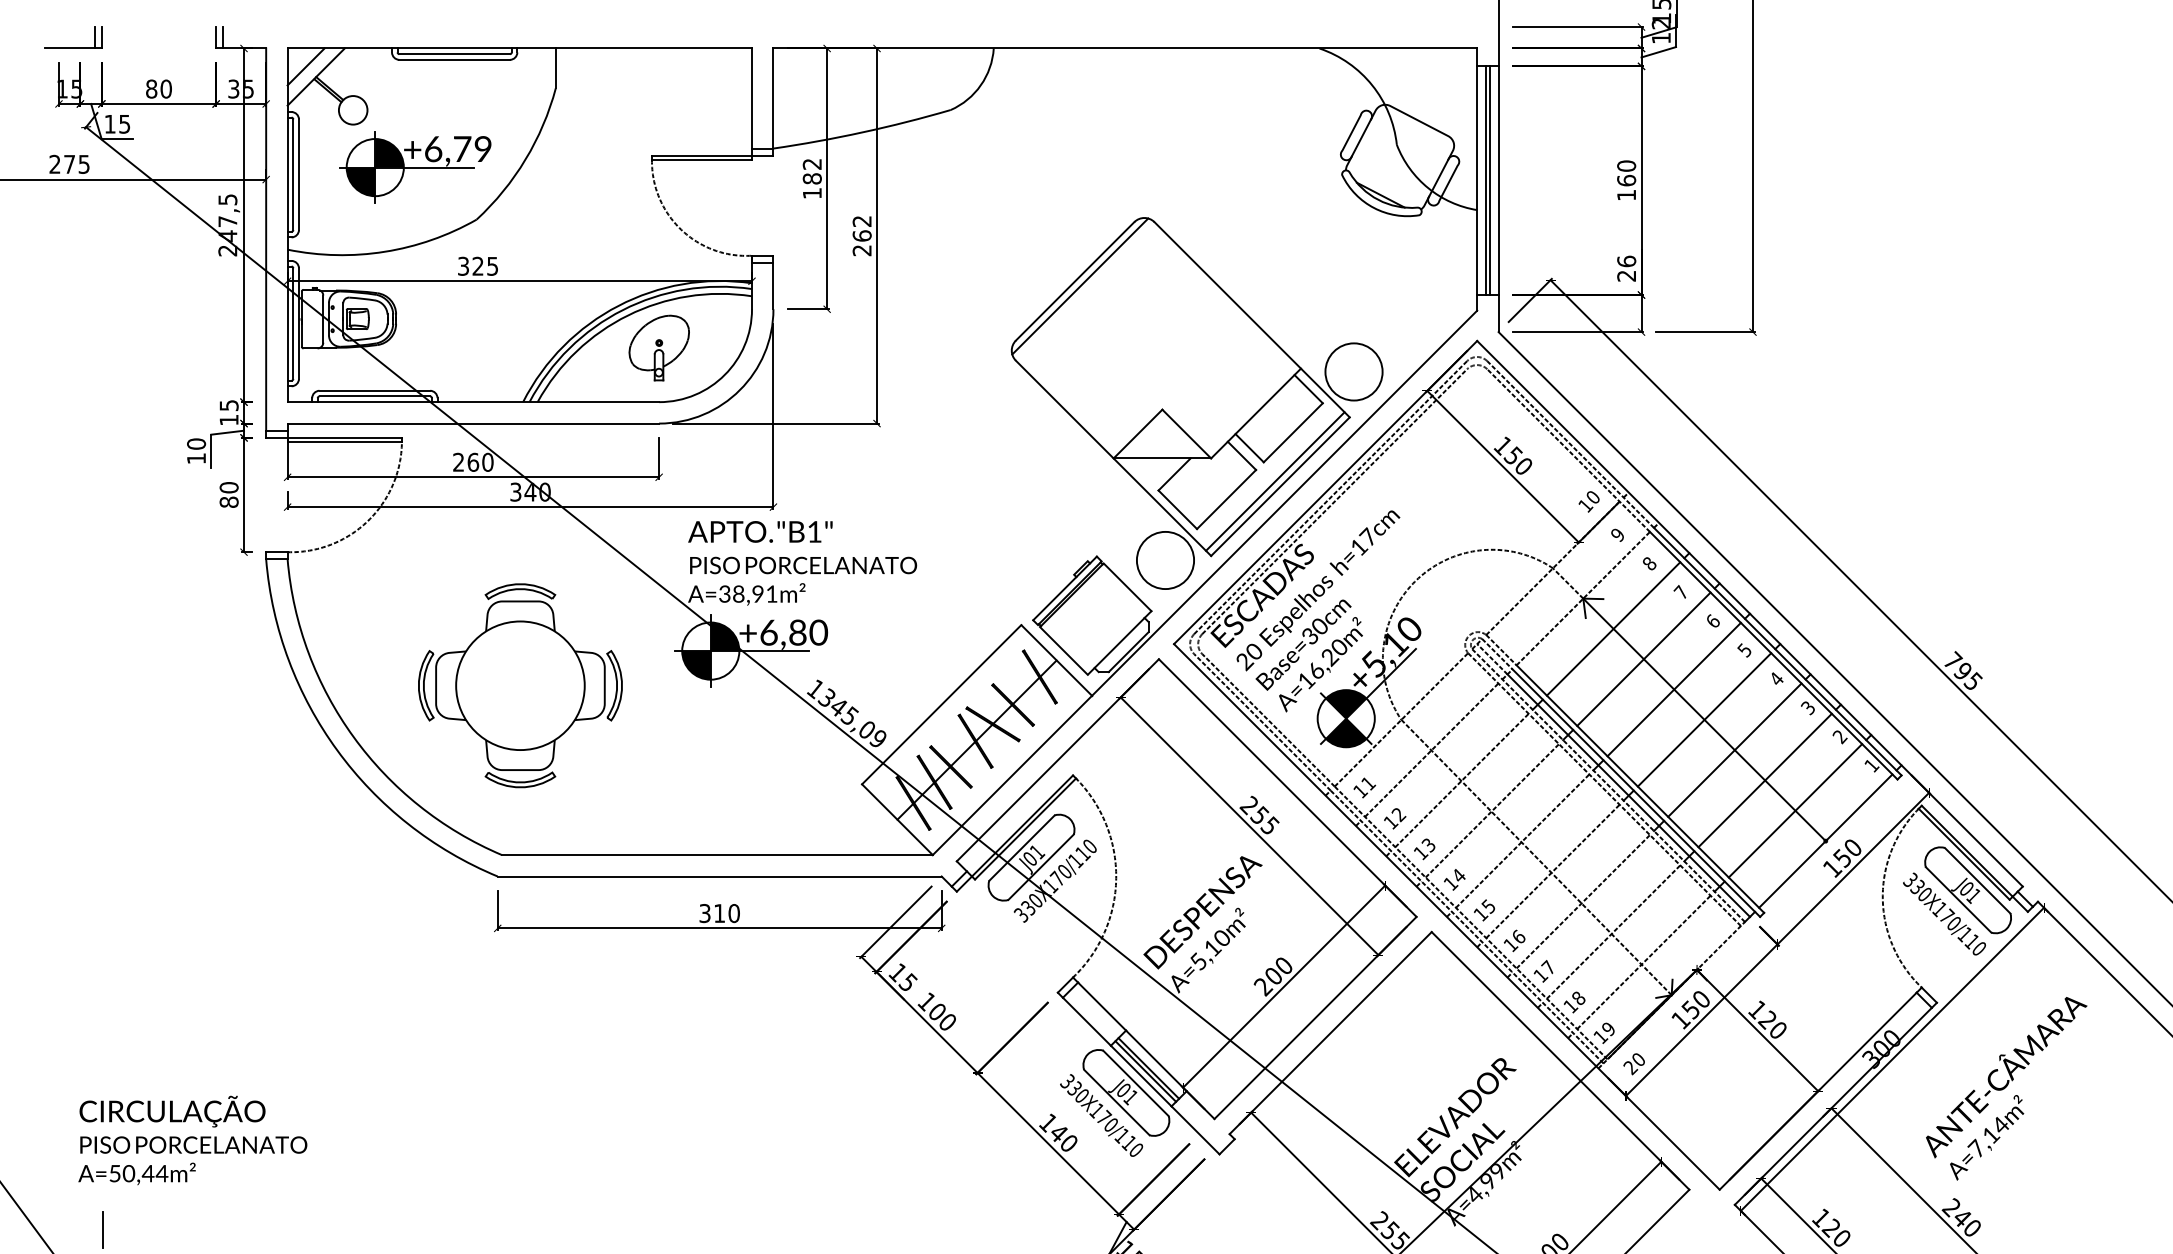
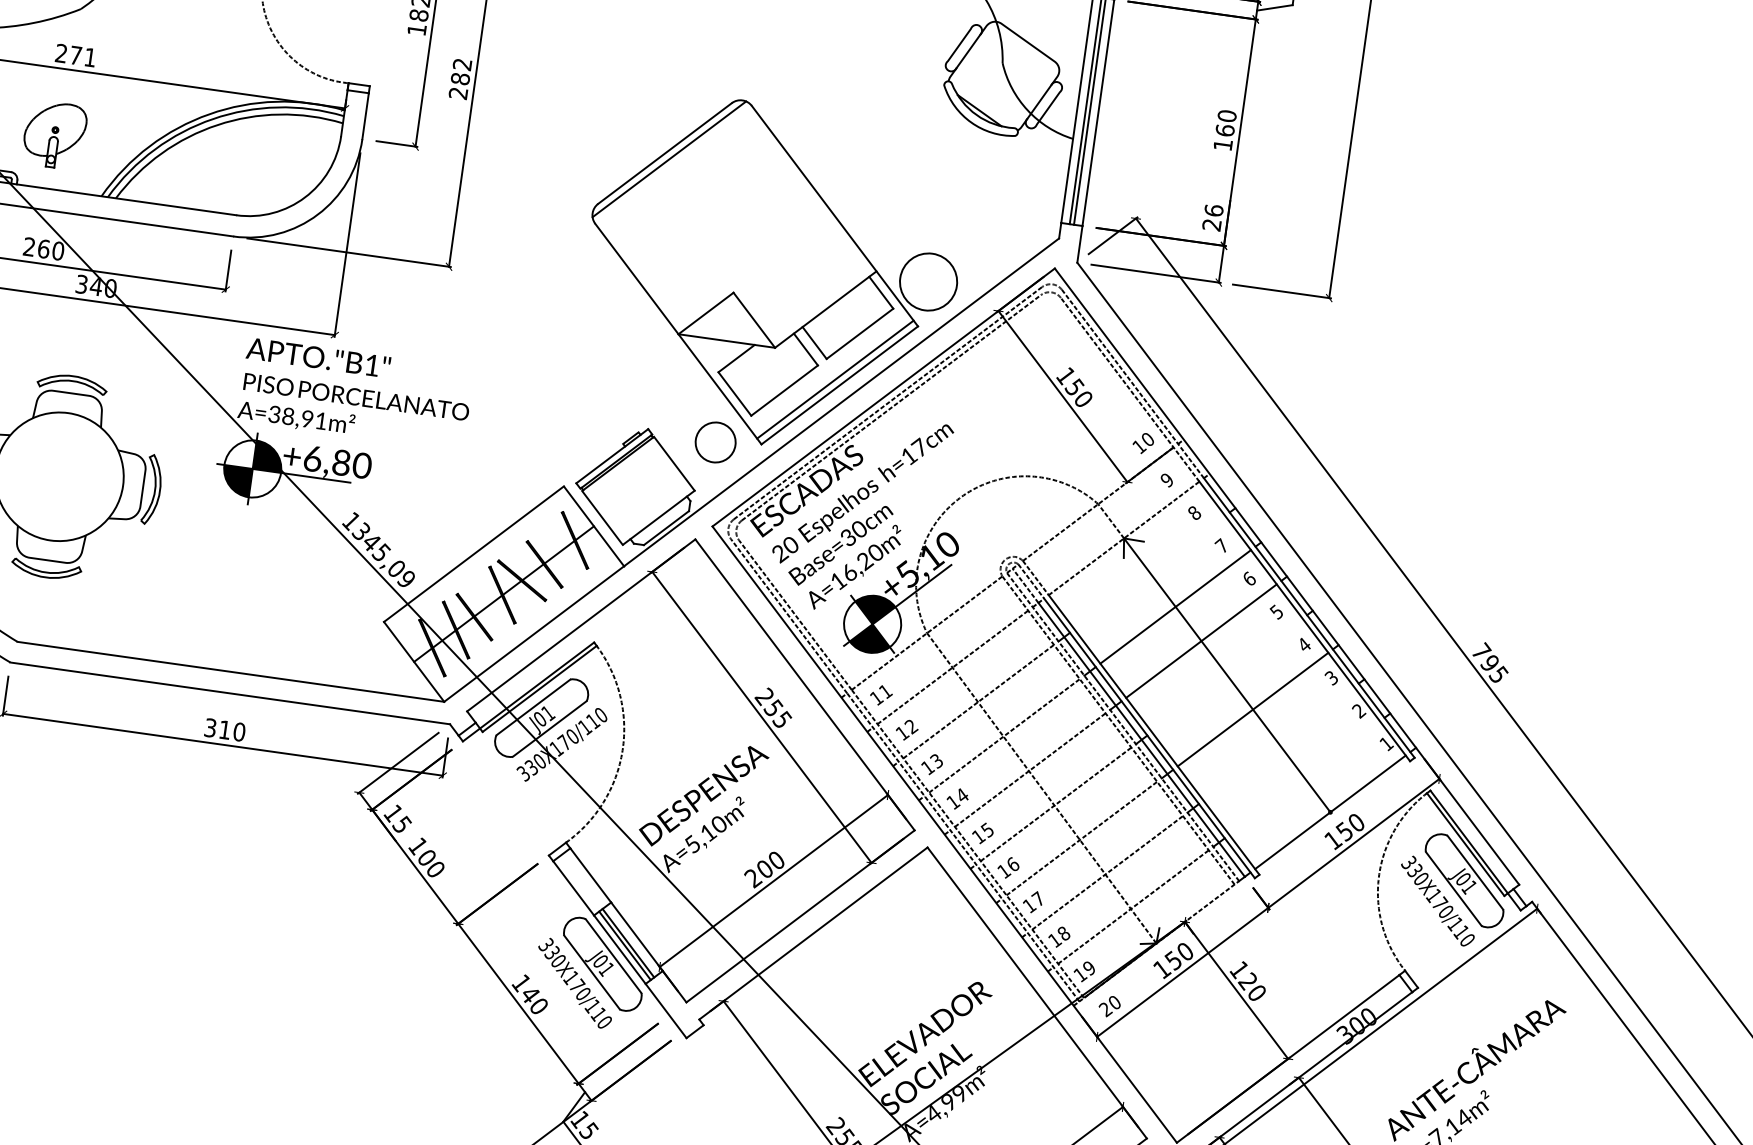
text: (861, 235) -> (459, 78), 262 -> 282
text: (477, 265) -> (75, 54), 325 -> 271
part: (658, 347) -> (54, 134), moved
circle: (1165, 560) -> (715, 442), size x0.7
line: (1613, 628) -> (1149, 572), removed
line: (1704, 719) -> (1227, 674), removed
line: (1764, 780) -> (1278, 743), removed
line: (1795, 810) -> (1304, 777), removed

